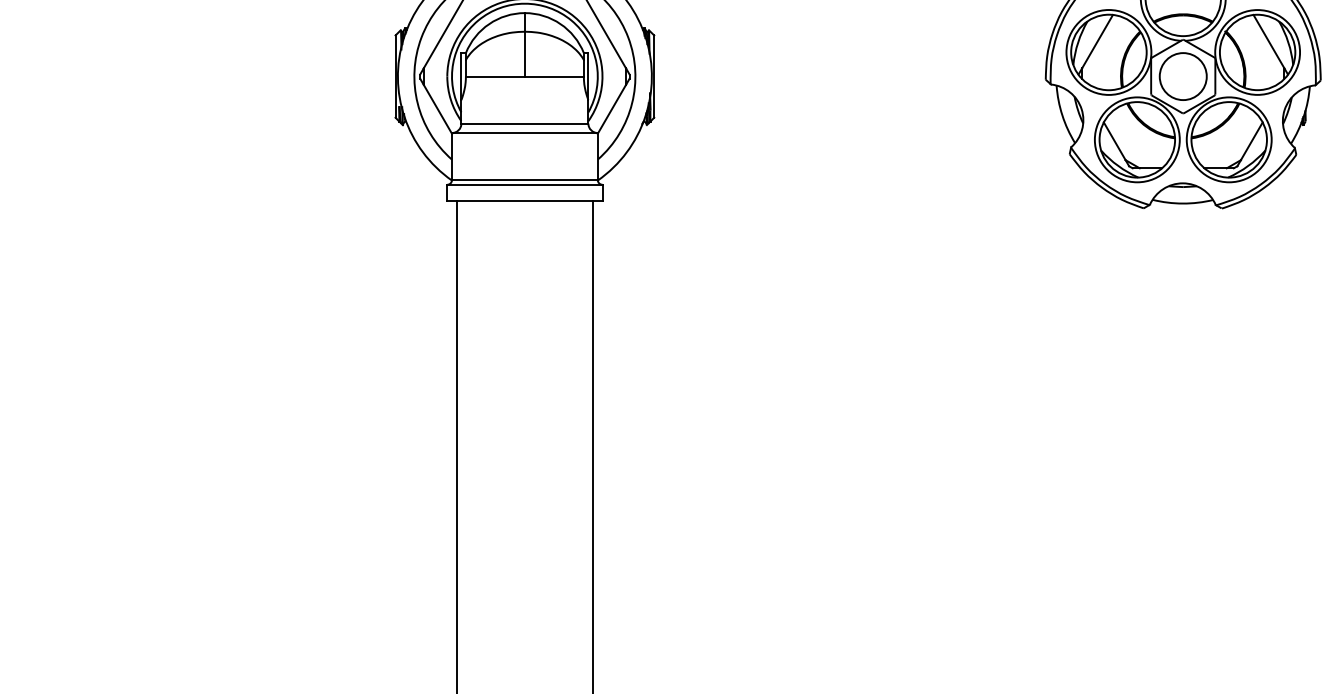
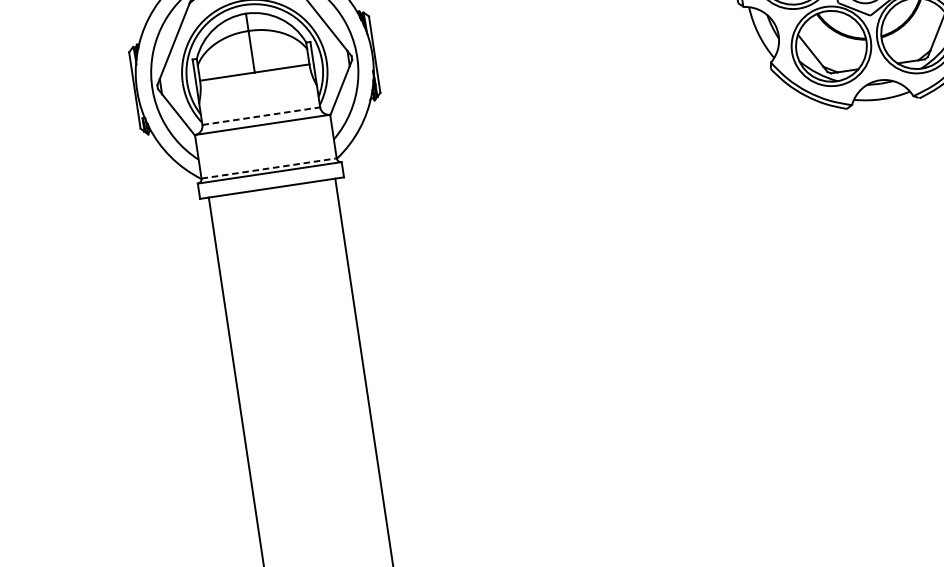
line: (525, 123) -> (261, 115), solid -> dashed
line: (524, 180) -> (268, 168), solid -> dashed

